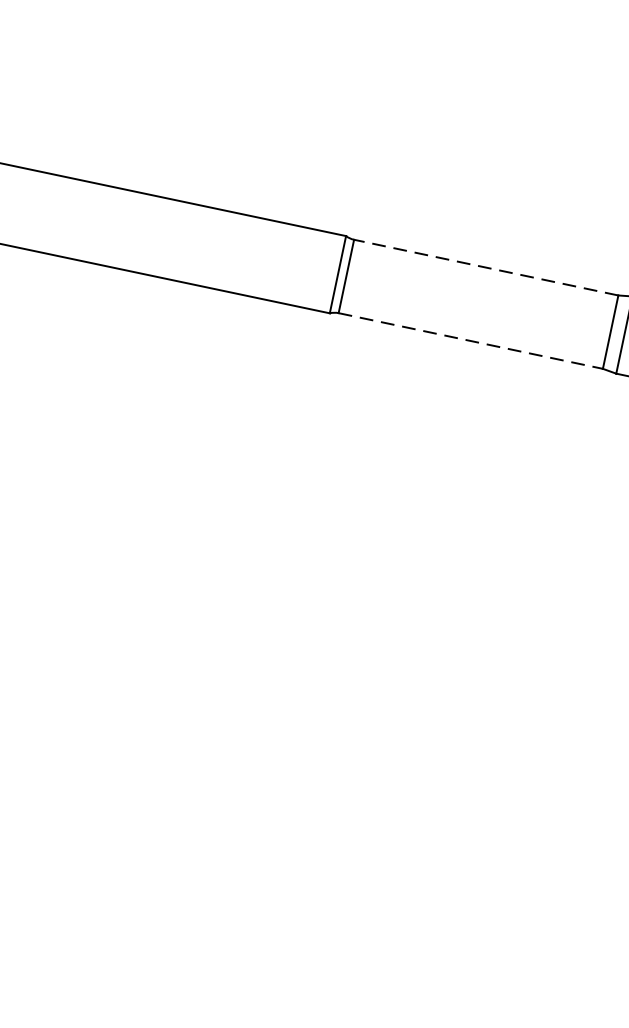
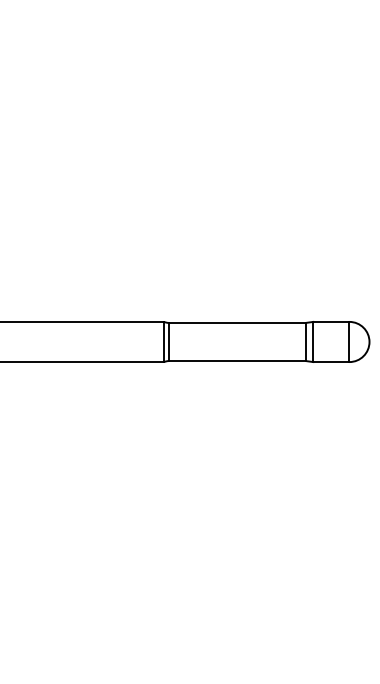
line: (486, 266) -> (237, 322), dashed -> solid
line: (470, 341) -> (237, 361), dashed -> solid

